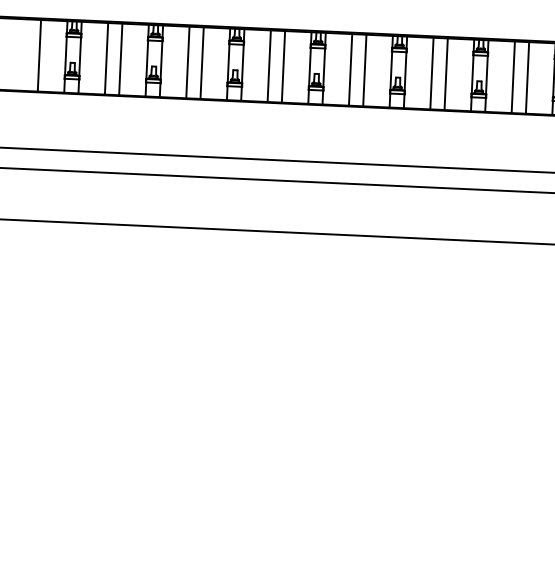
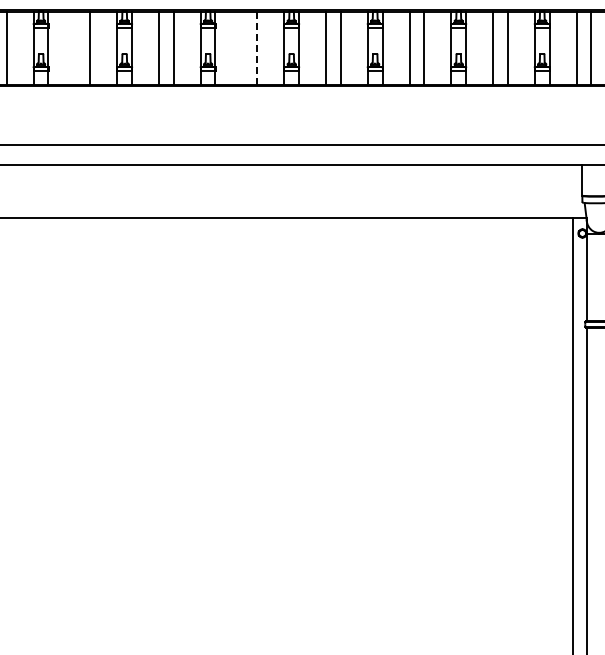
line: (106, 58) -> (75, 48), removed
line: (269, 66) -> (242, 48), removed
line: (283, 66) -> (257, 48), solid -> dashed

